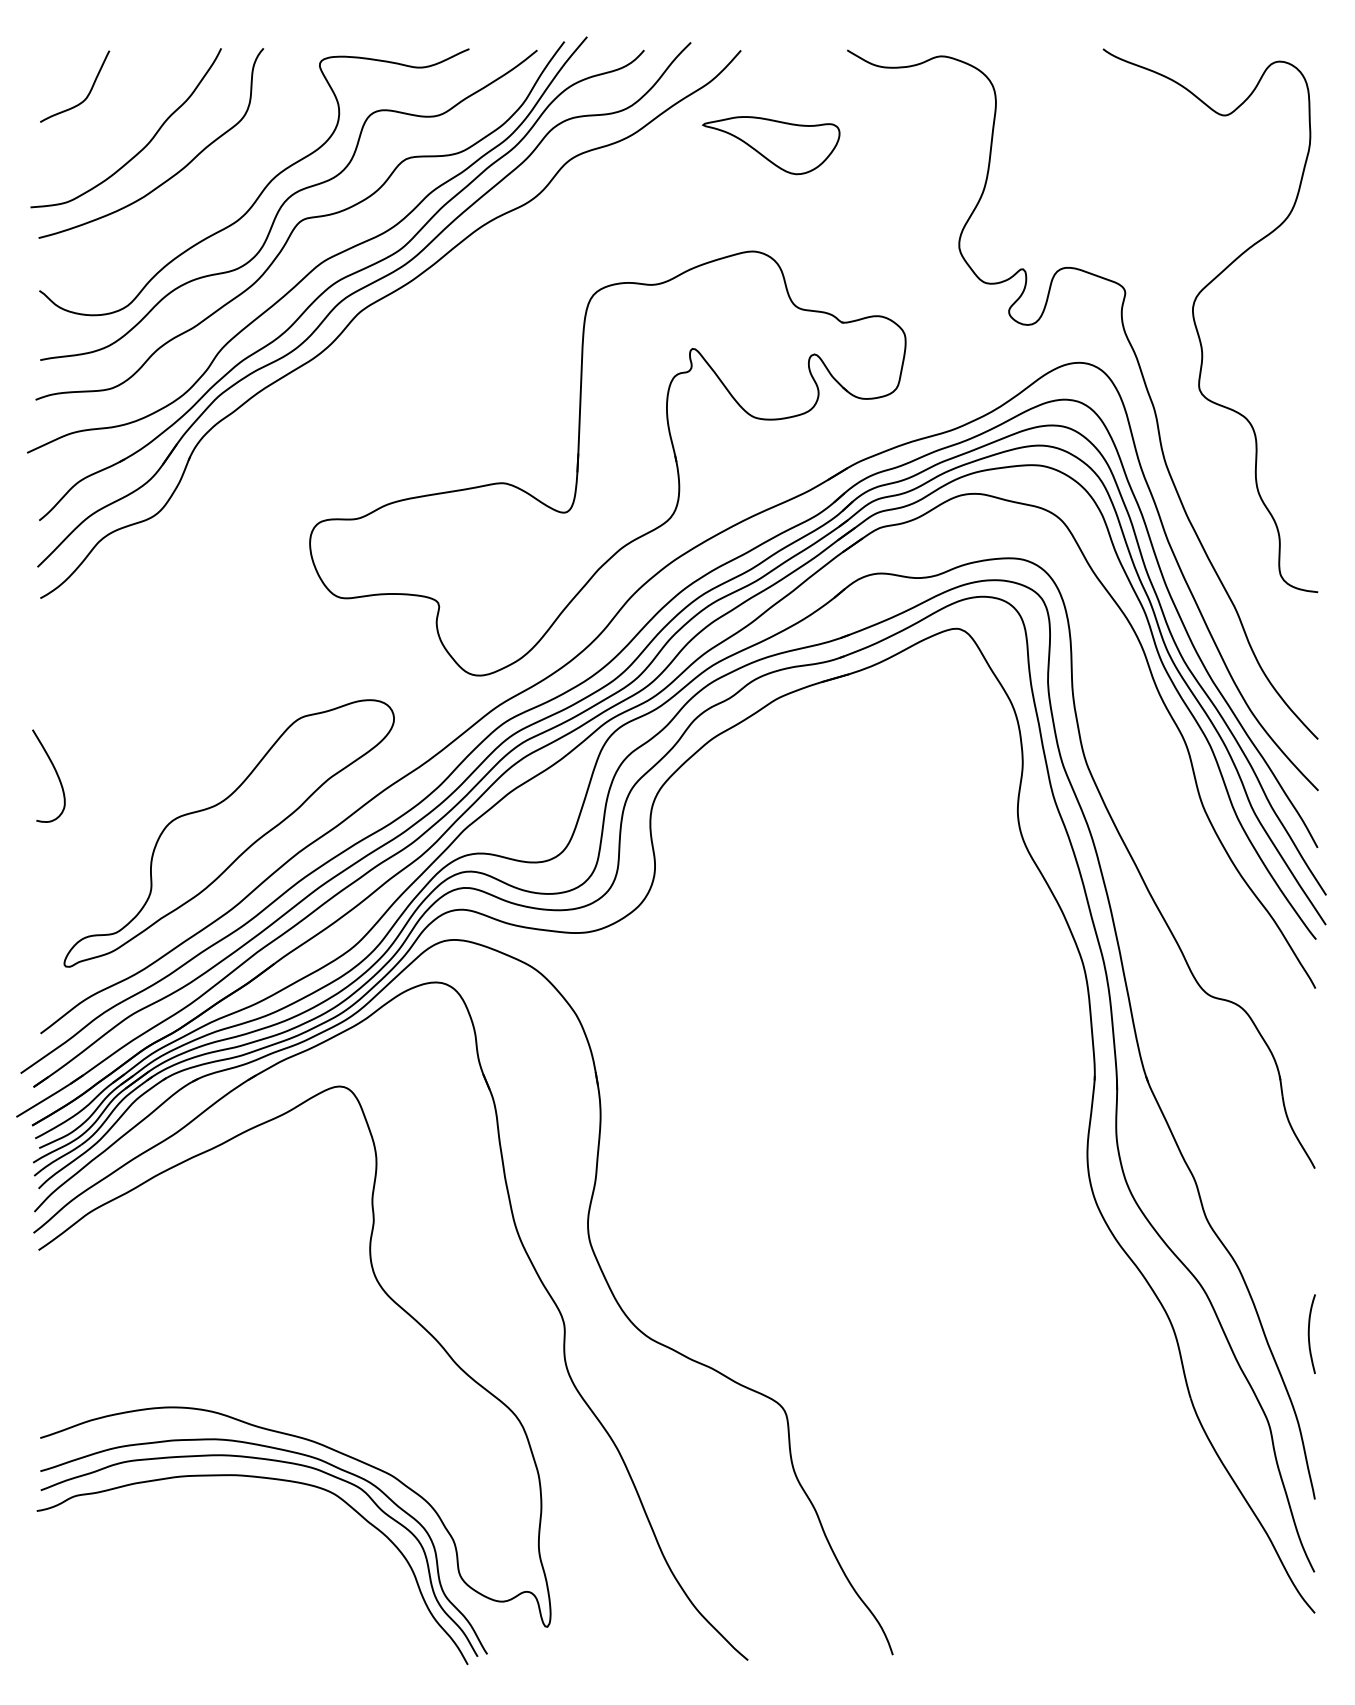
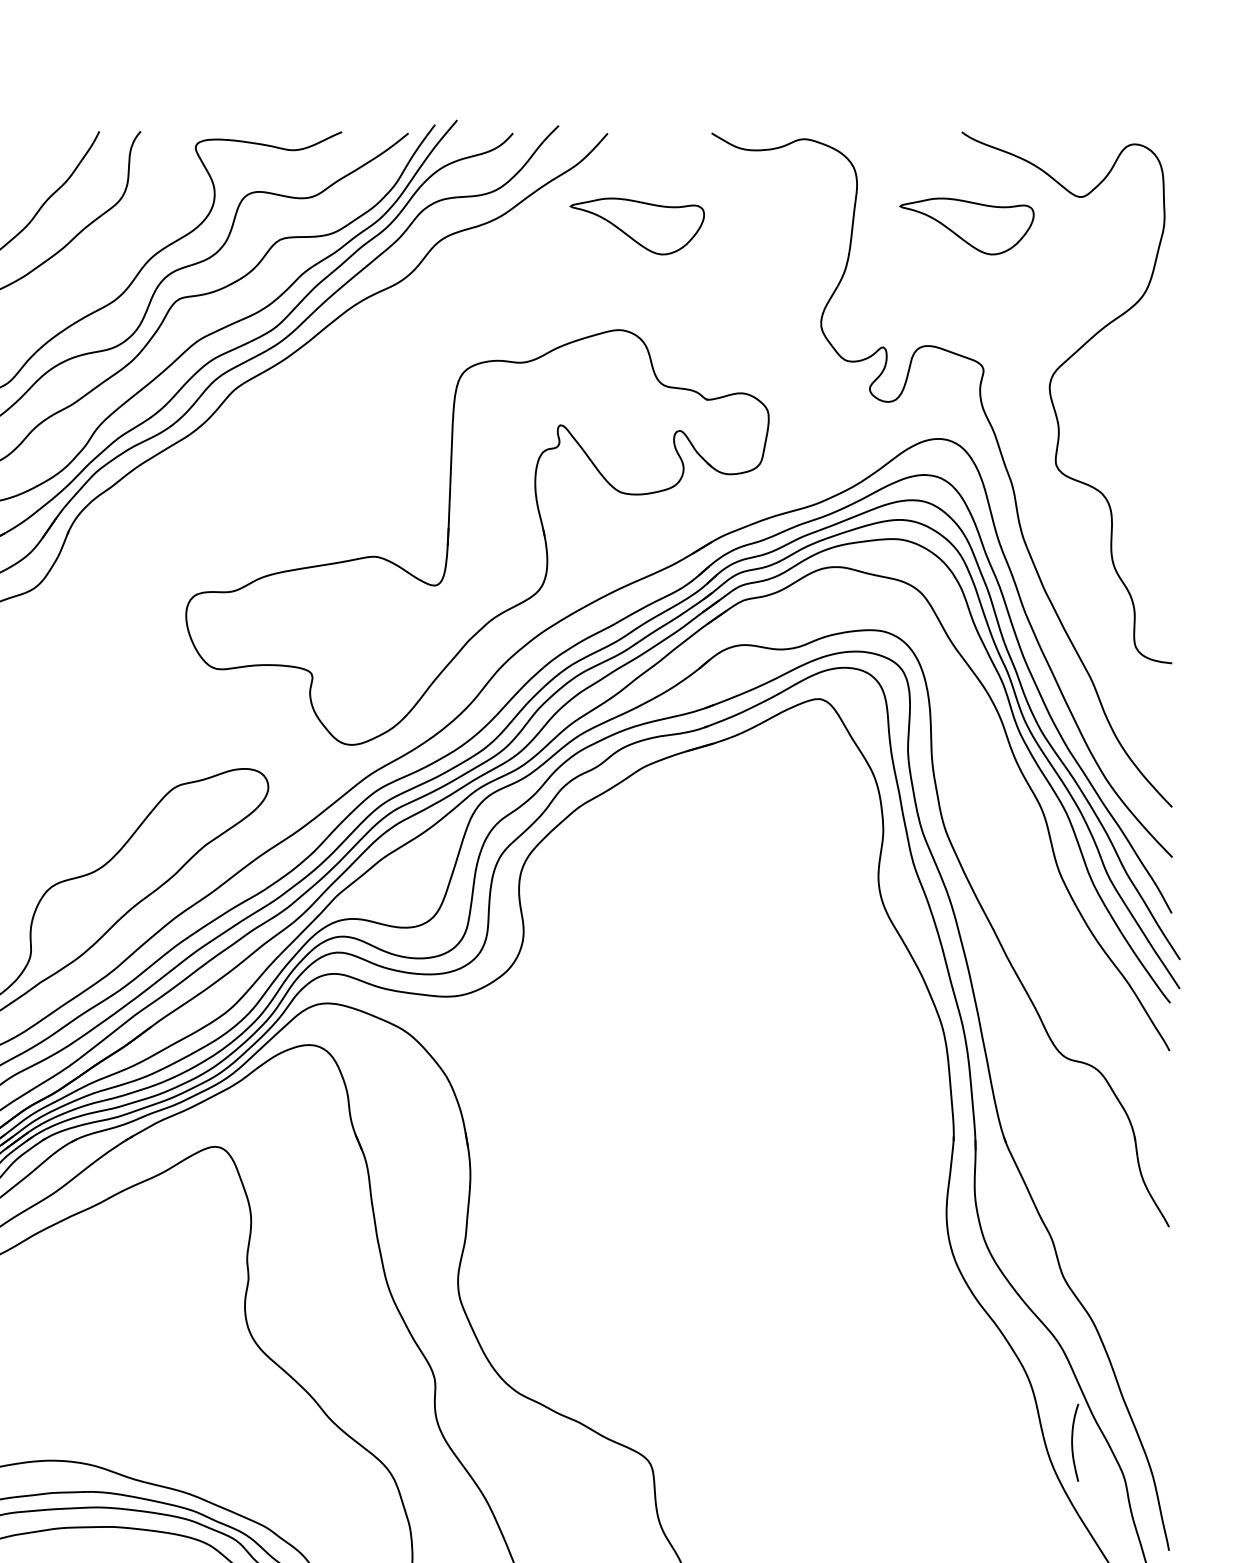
part: (1107, 145) -> (966, 226), added
curve: (1309, 1333) -> (1072, 1442), moved

